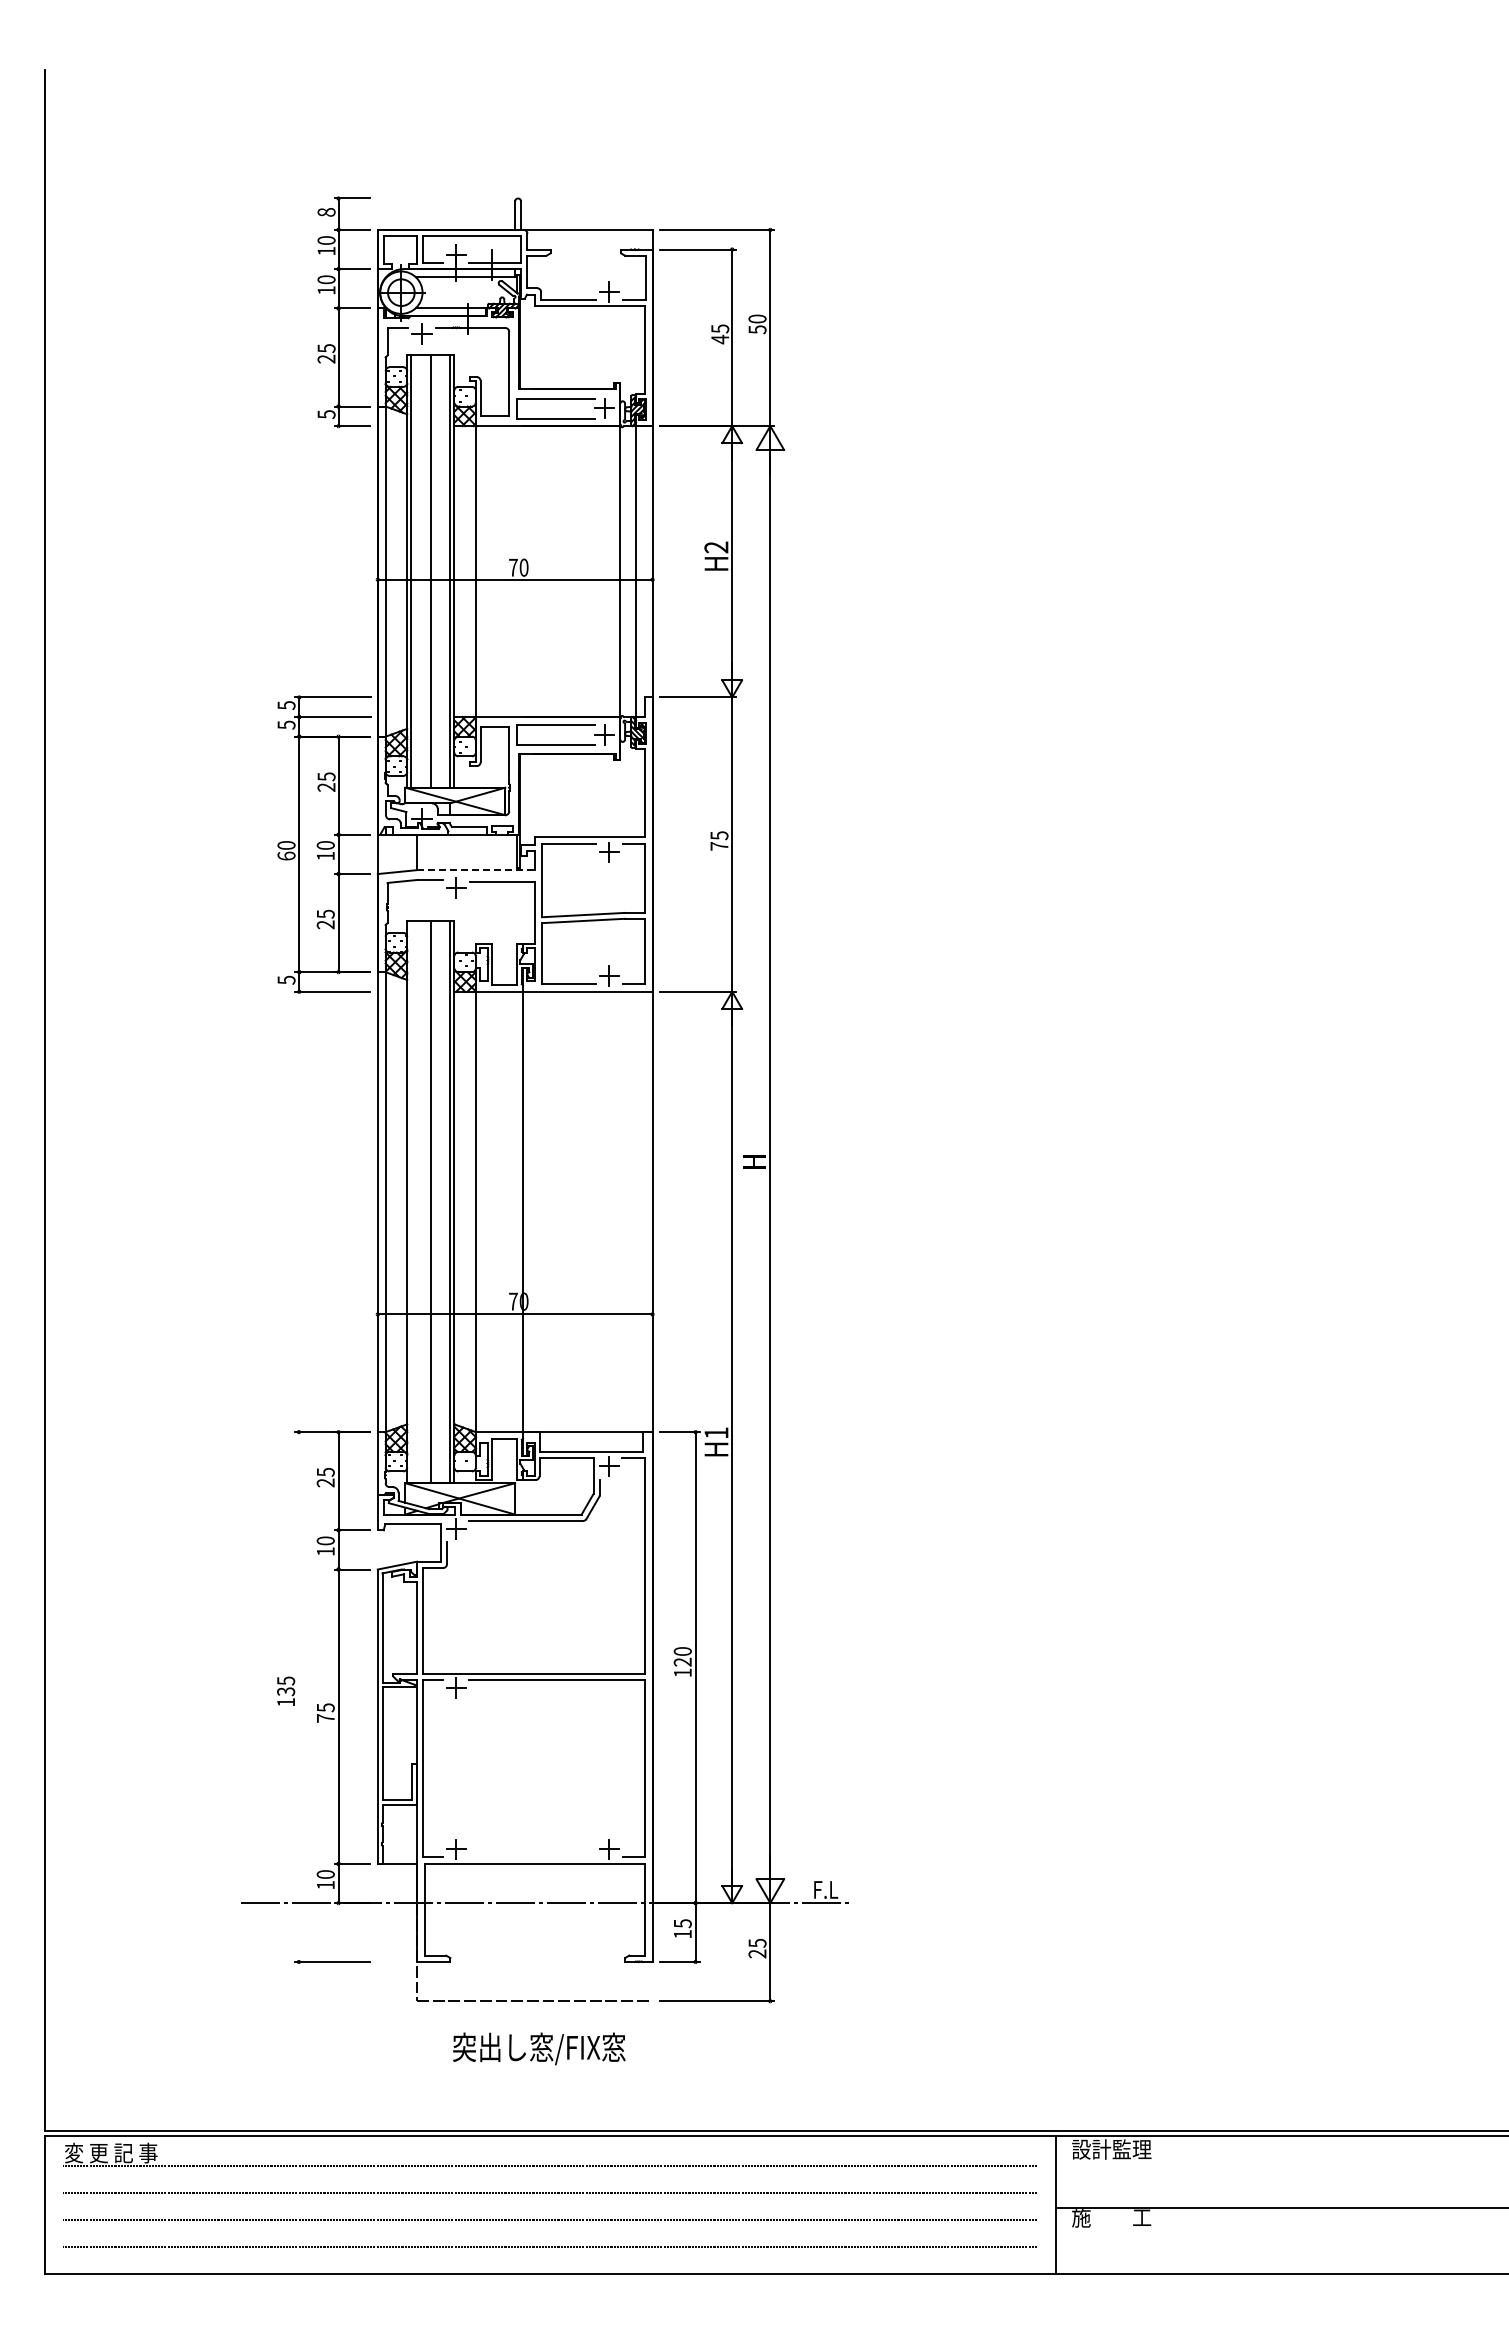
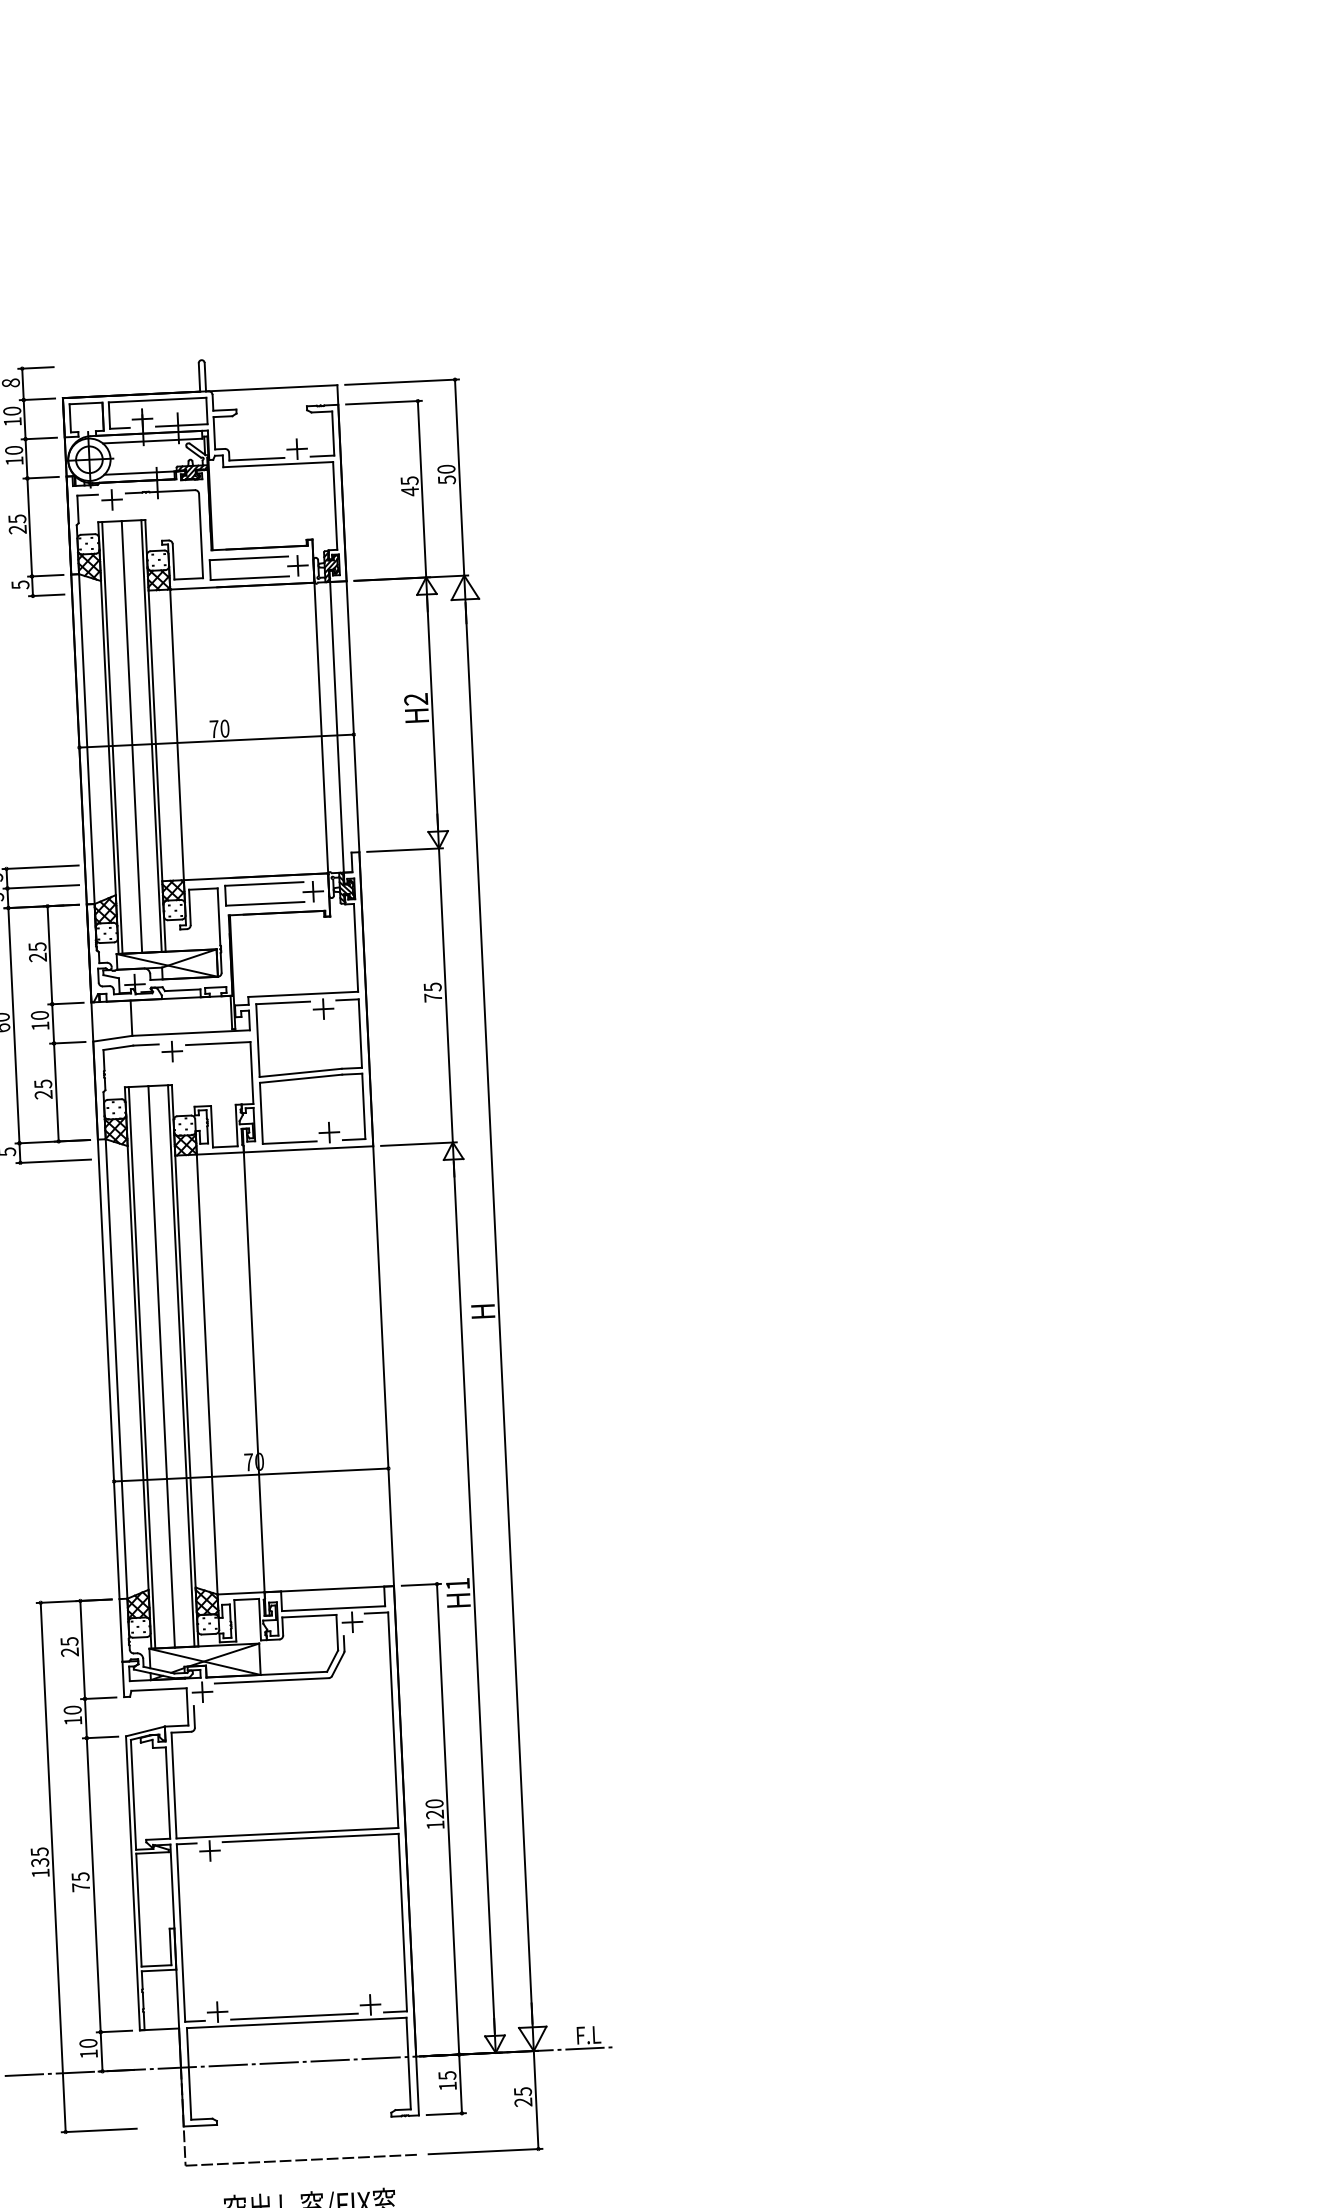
line: (475, 870) -> (190, 1033), dashed -> solid
line: (411, 1202) -> (142, 1368), added
line: (298, 1697) -> (52, 1867), added
line: (532, 1857) -> (294, 2016), added

